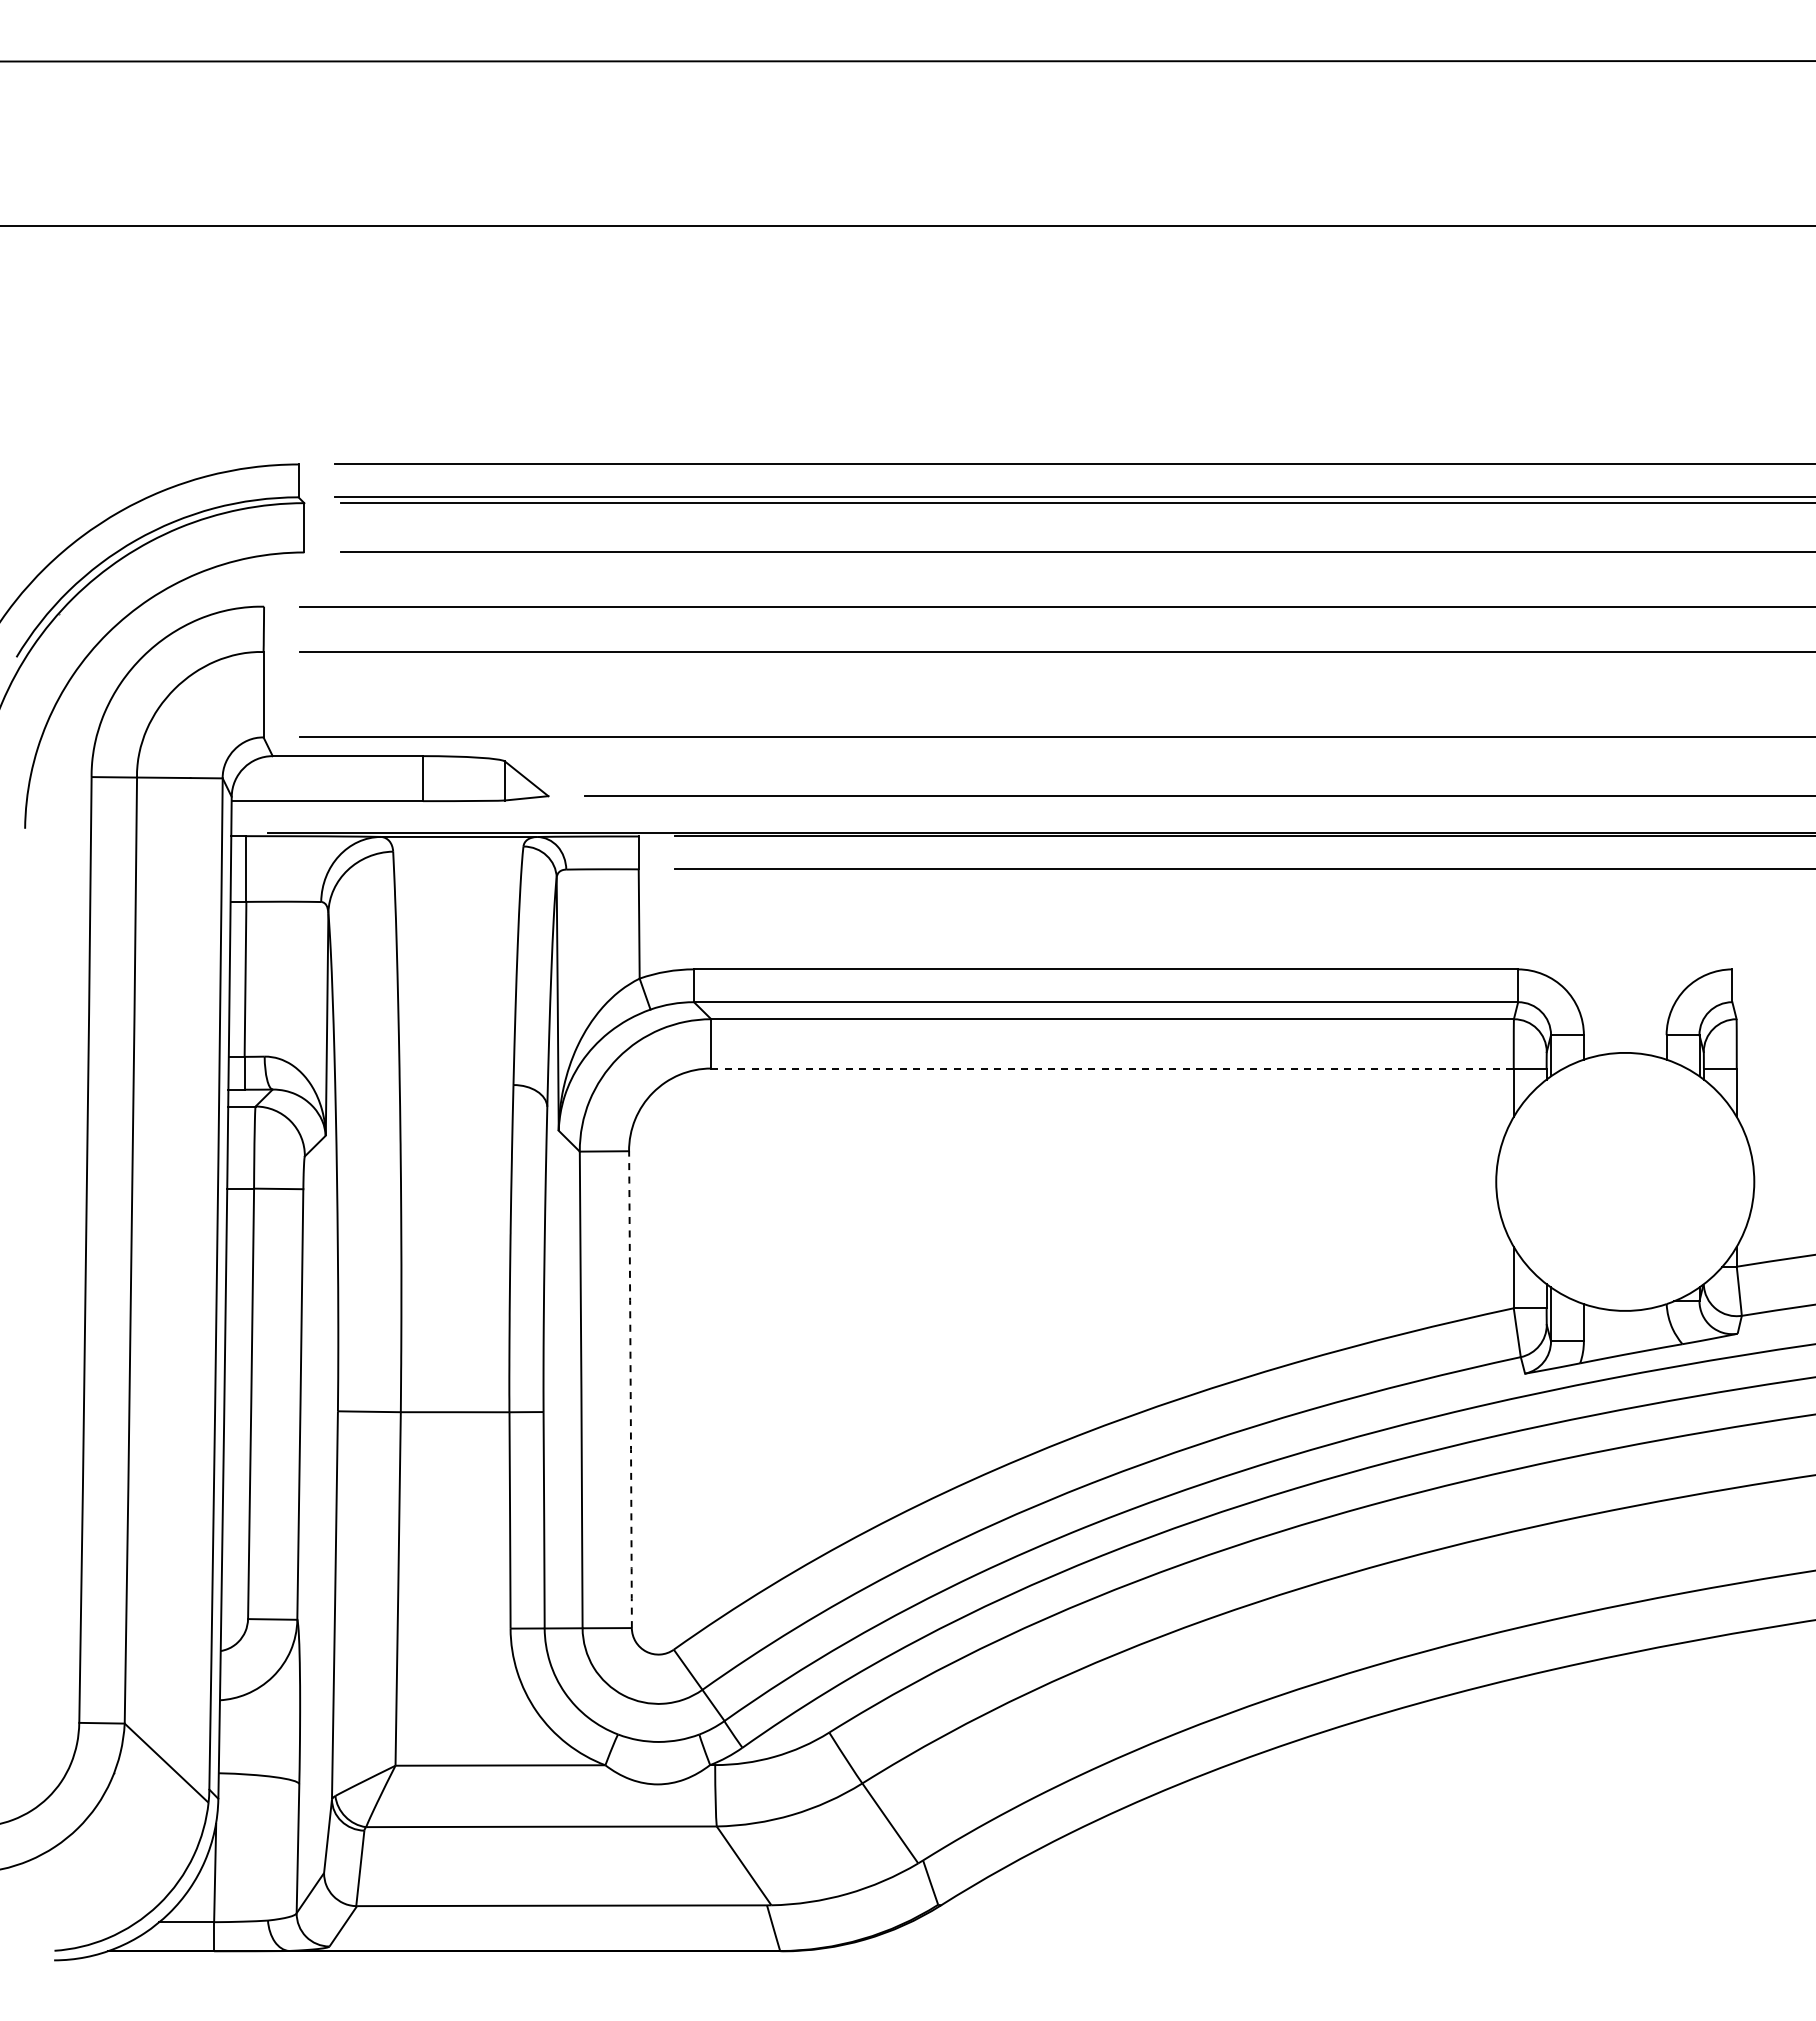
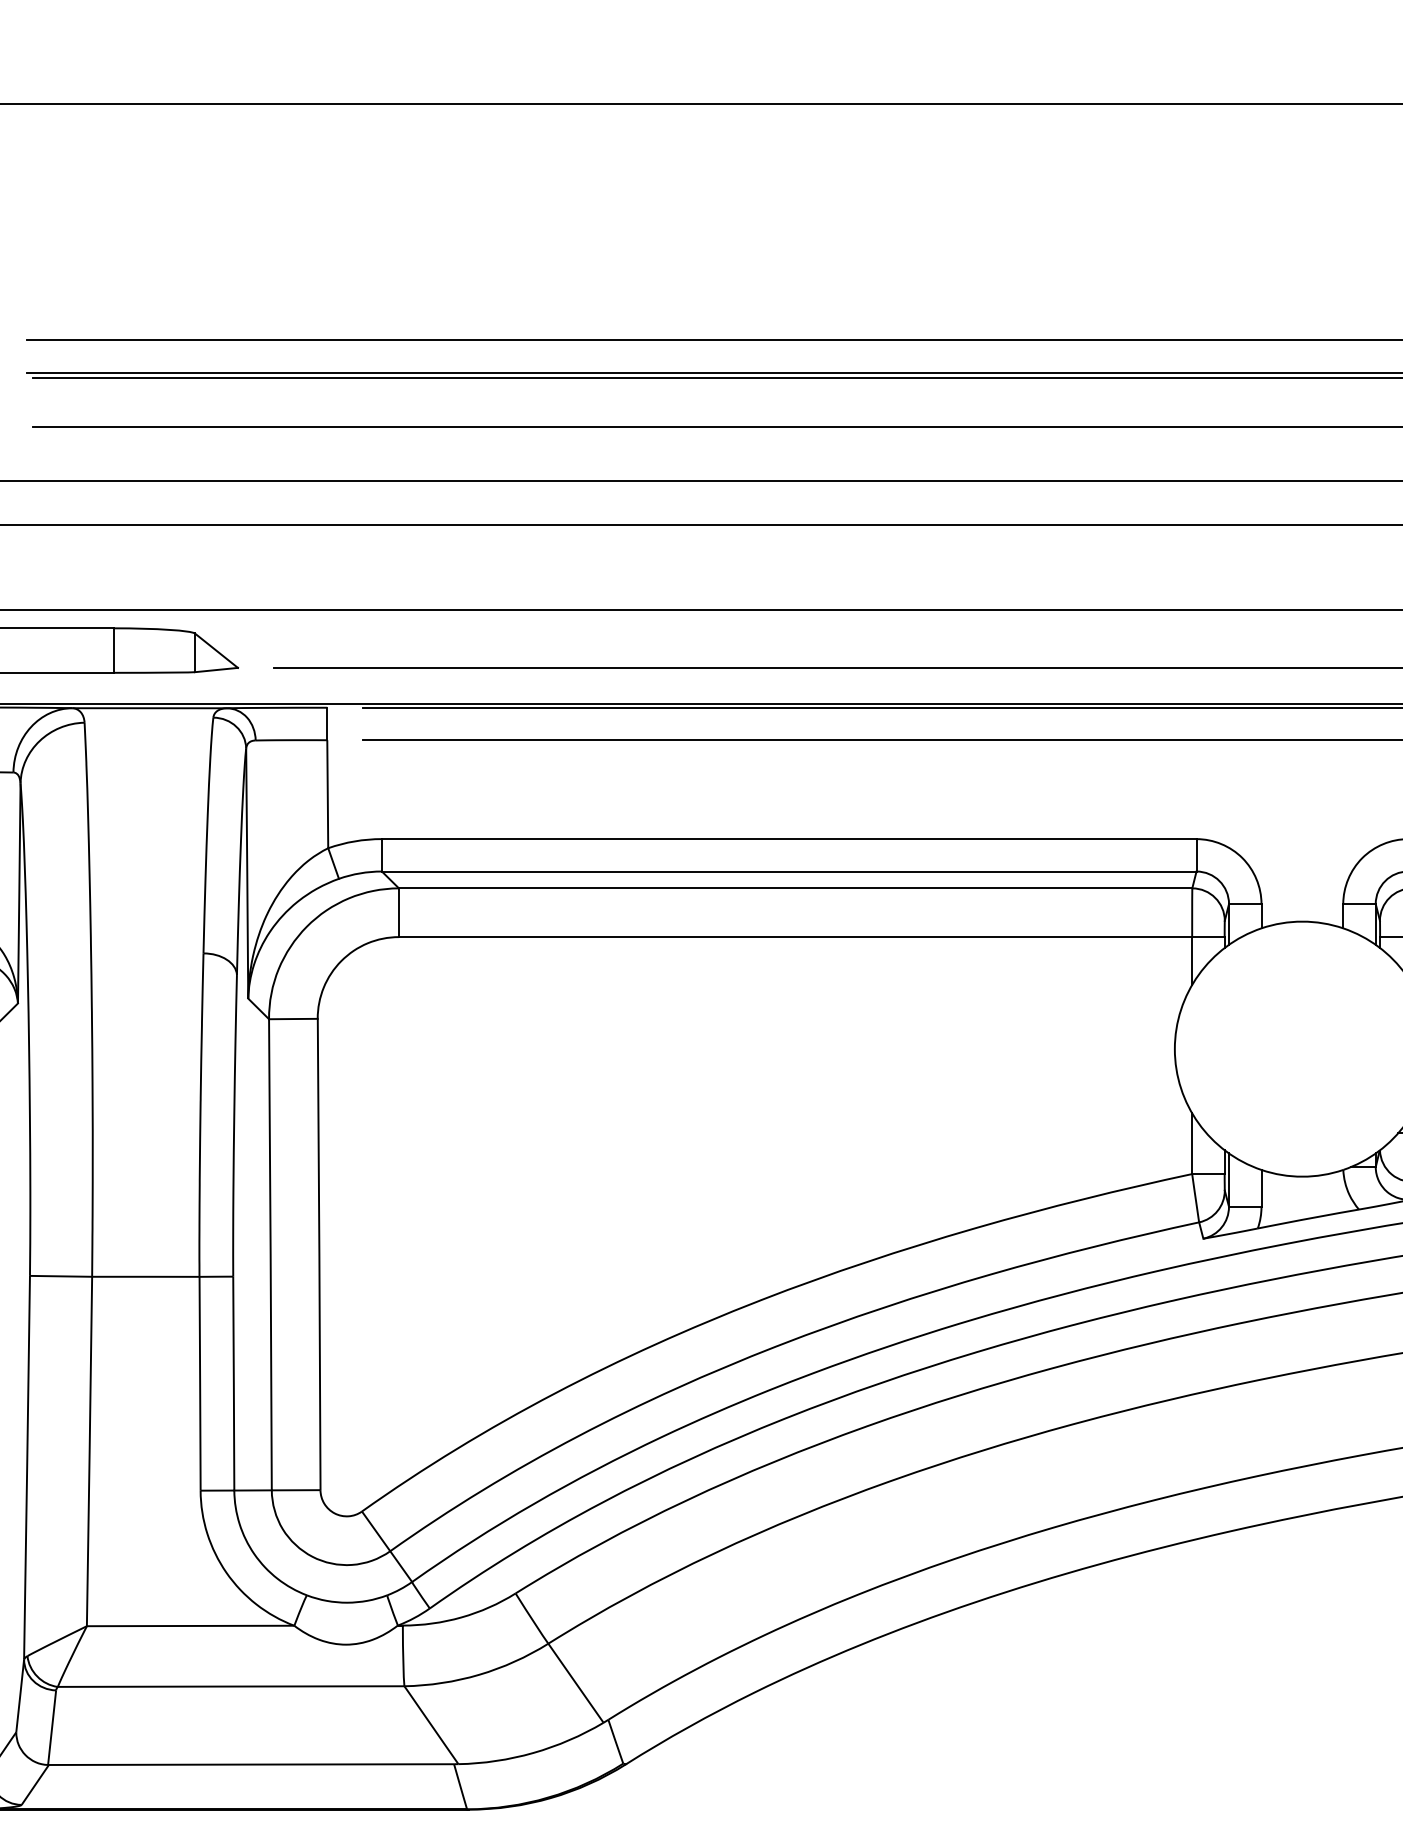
line: (1113, 1068) -> (796, 937), dashed -> solid
arc: (630, 1389) -> (319, 1254), dashed -> solid

